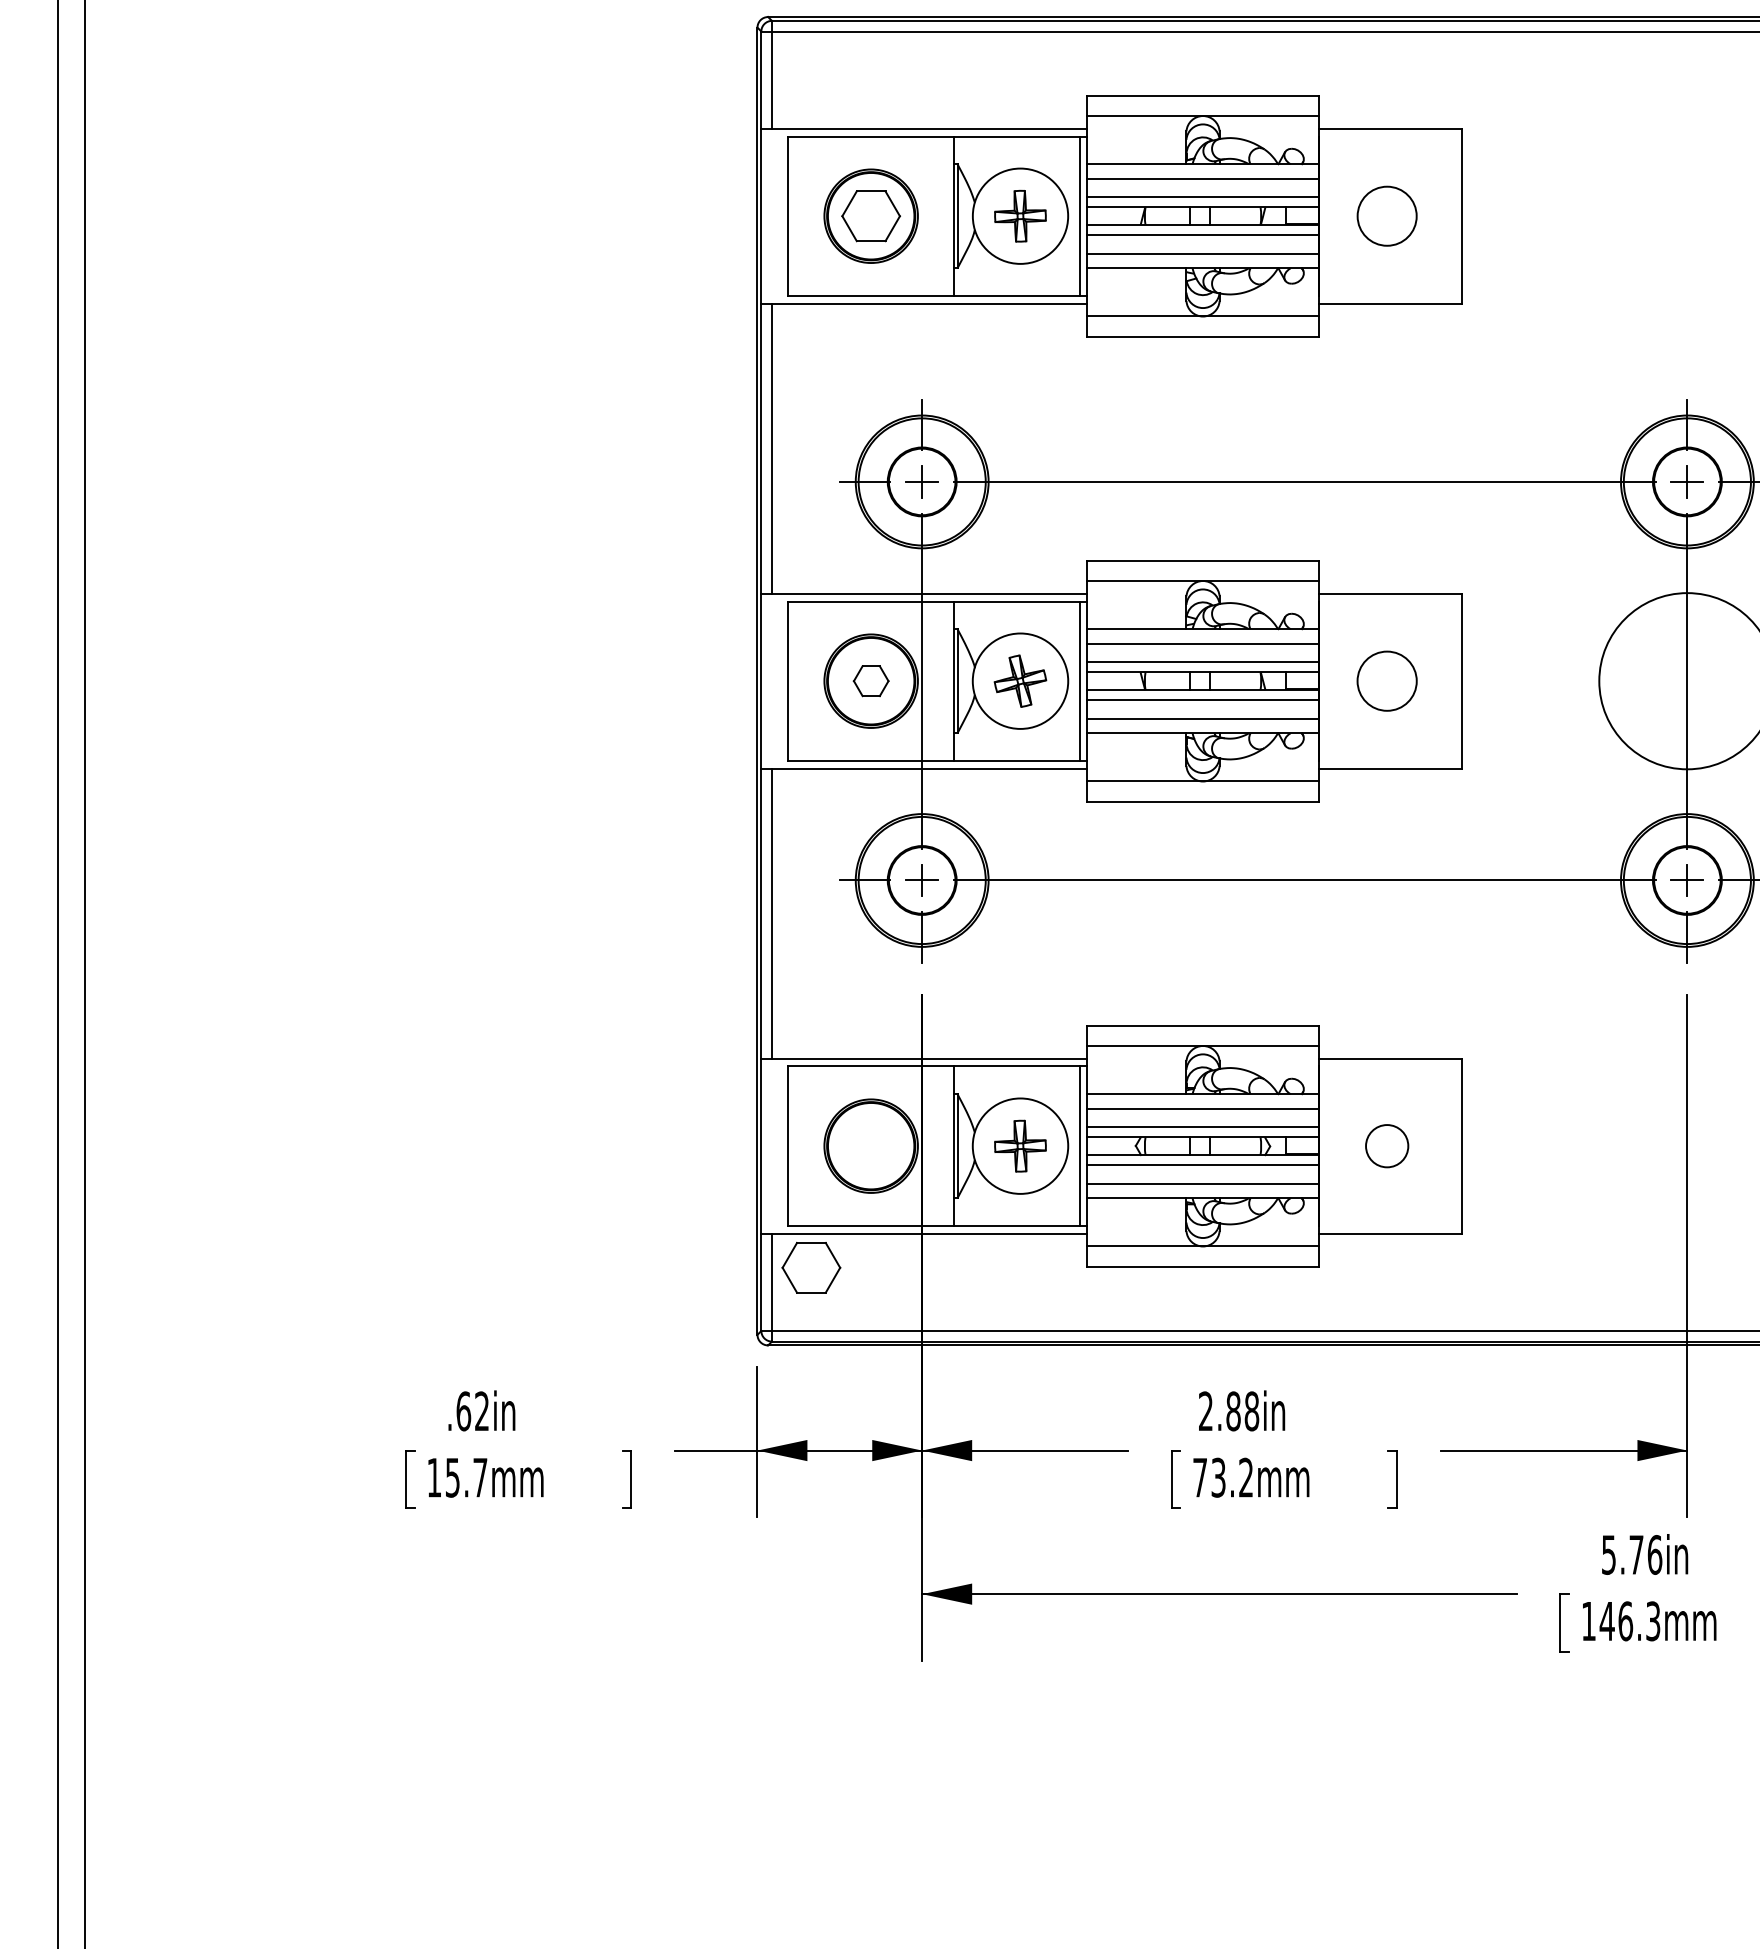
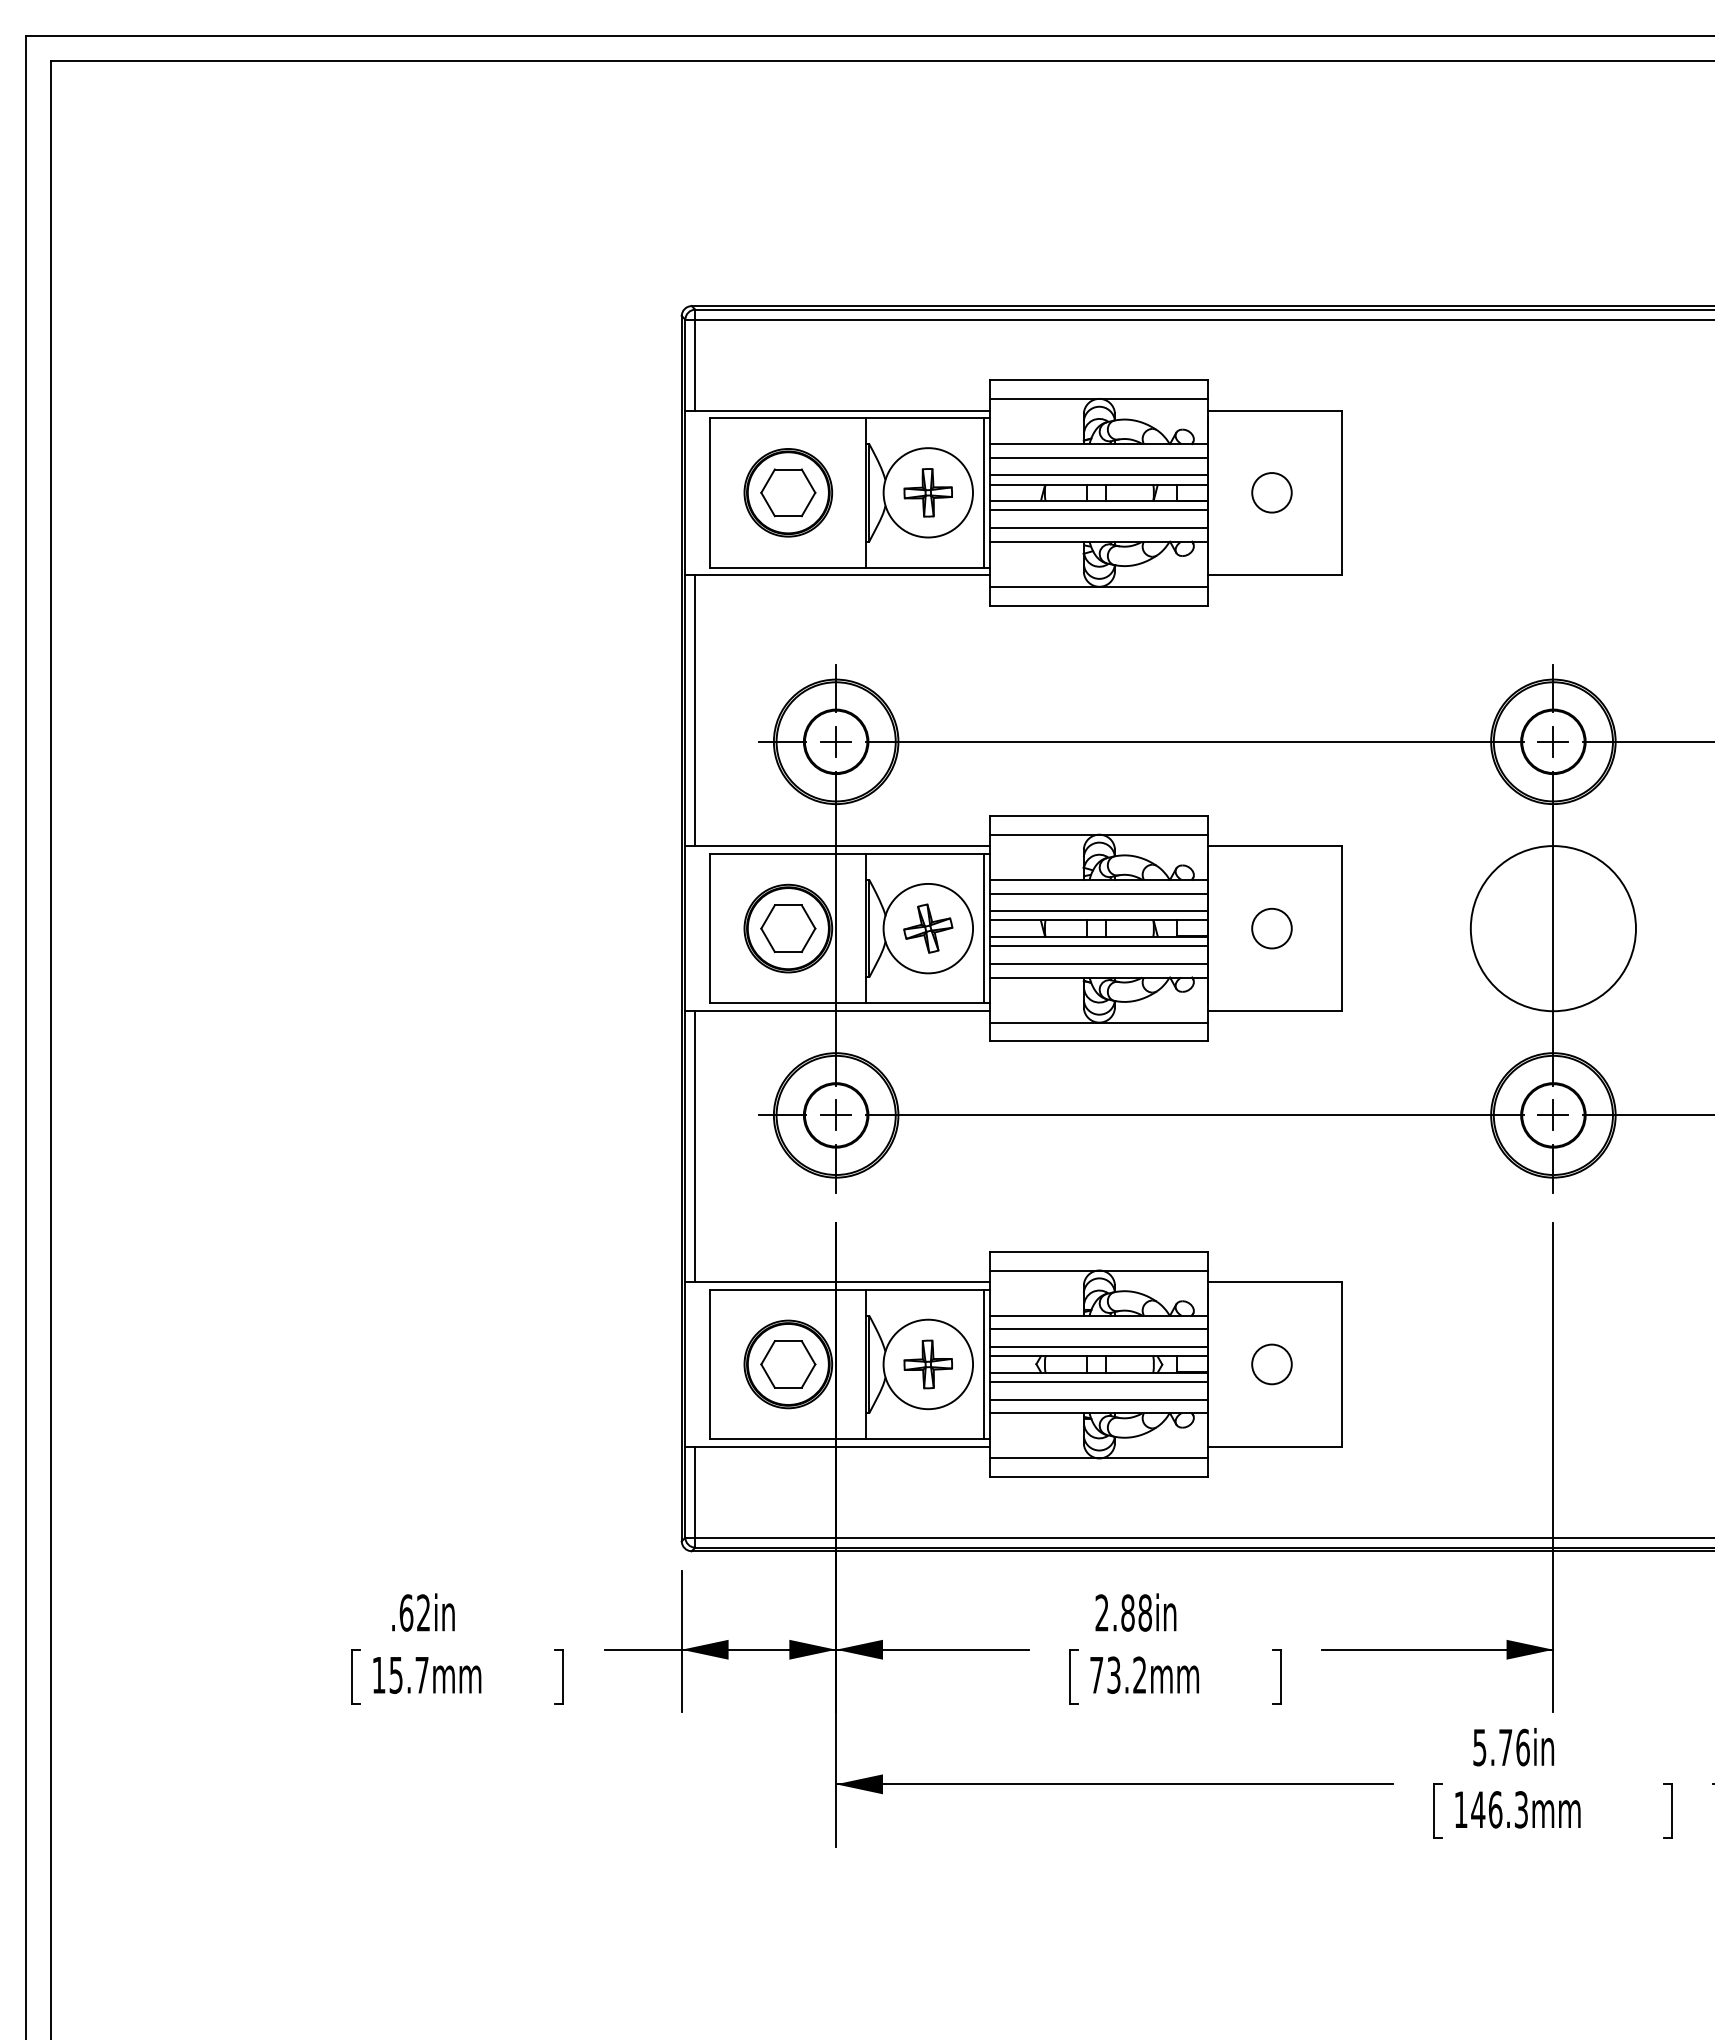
circle: (1386, 215) -> (1271, 492), size x0.71
part: (871, 681) -> (788, 928), size x1.67
circle: (1386, 681) -> (1271, 928), size x0.71
part: (811, 1267) -> (788, 1364), moved

